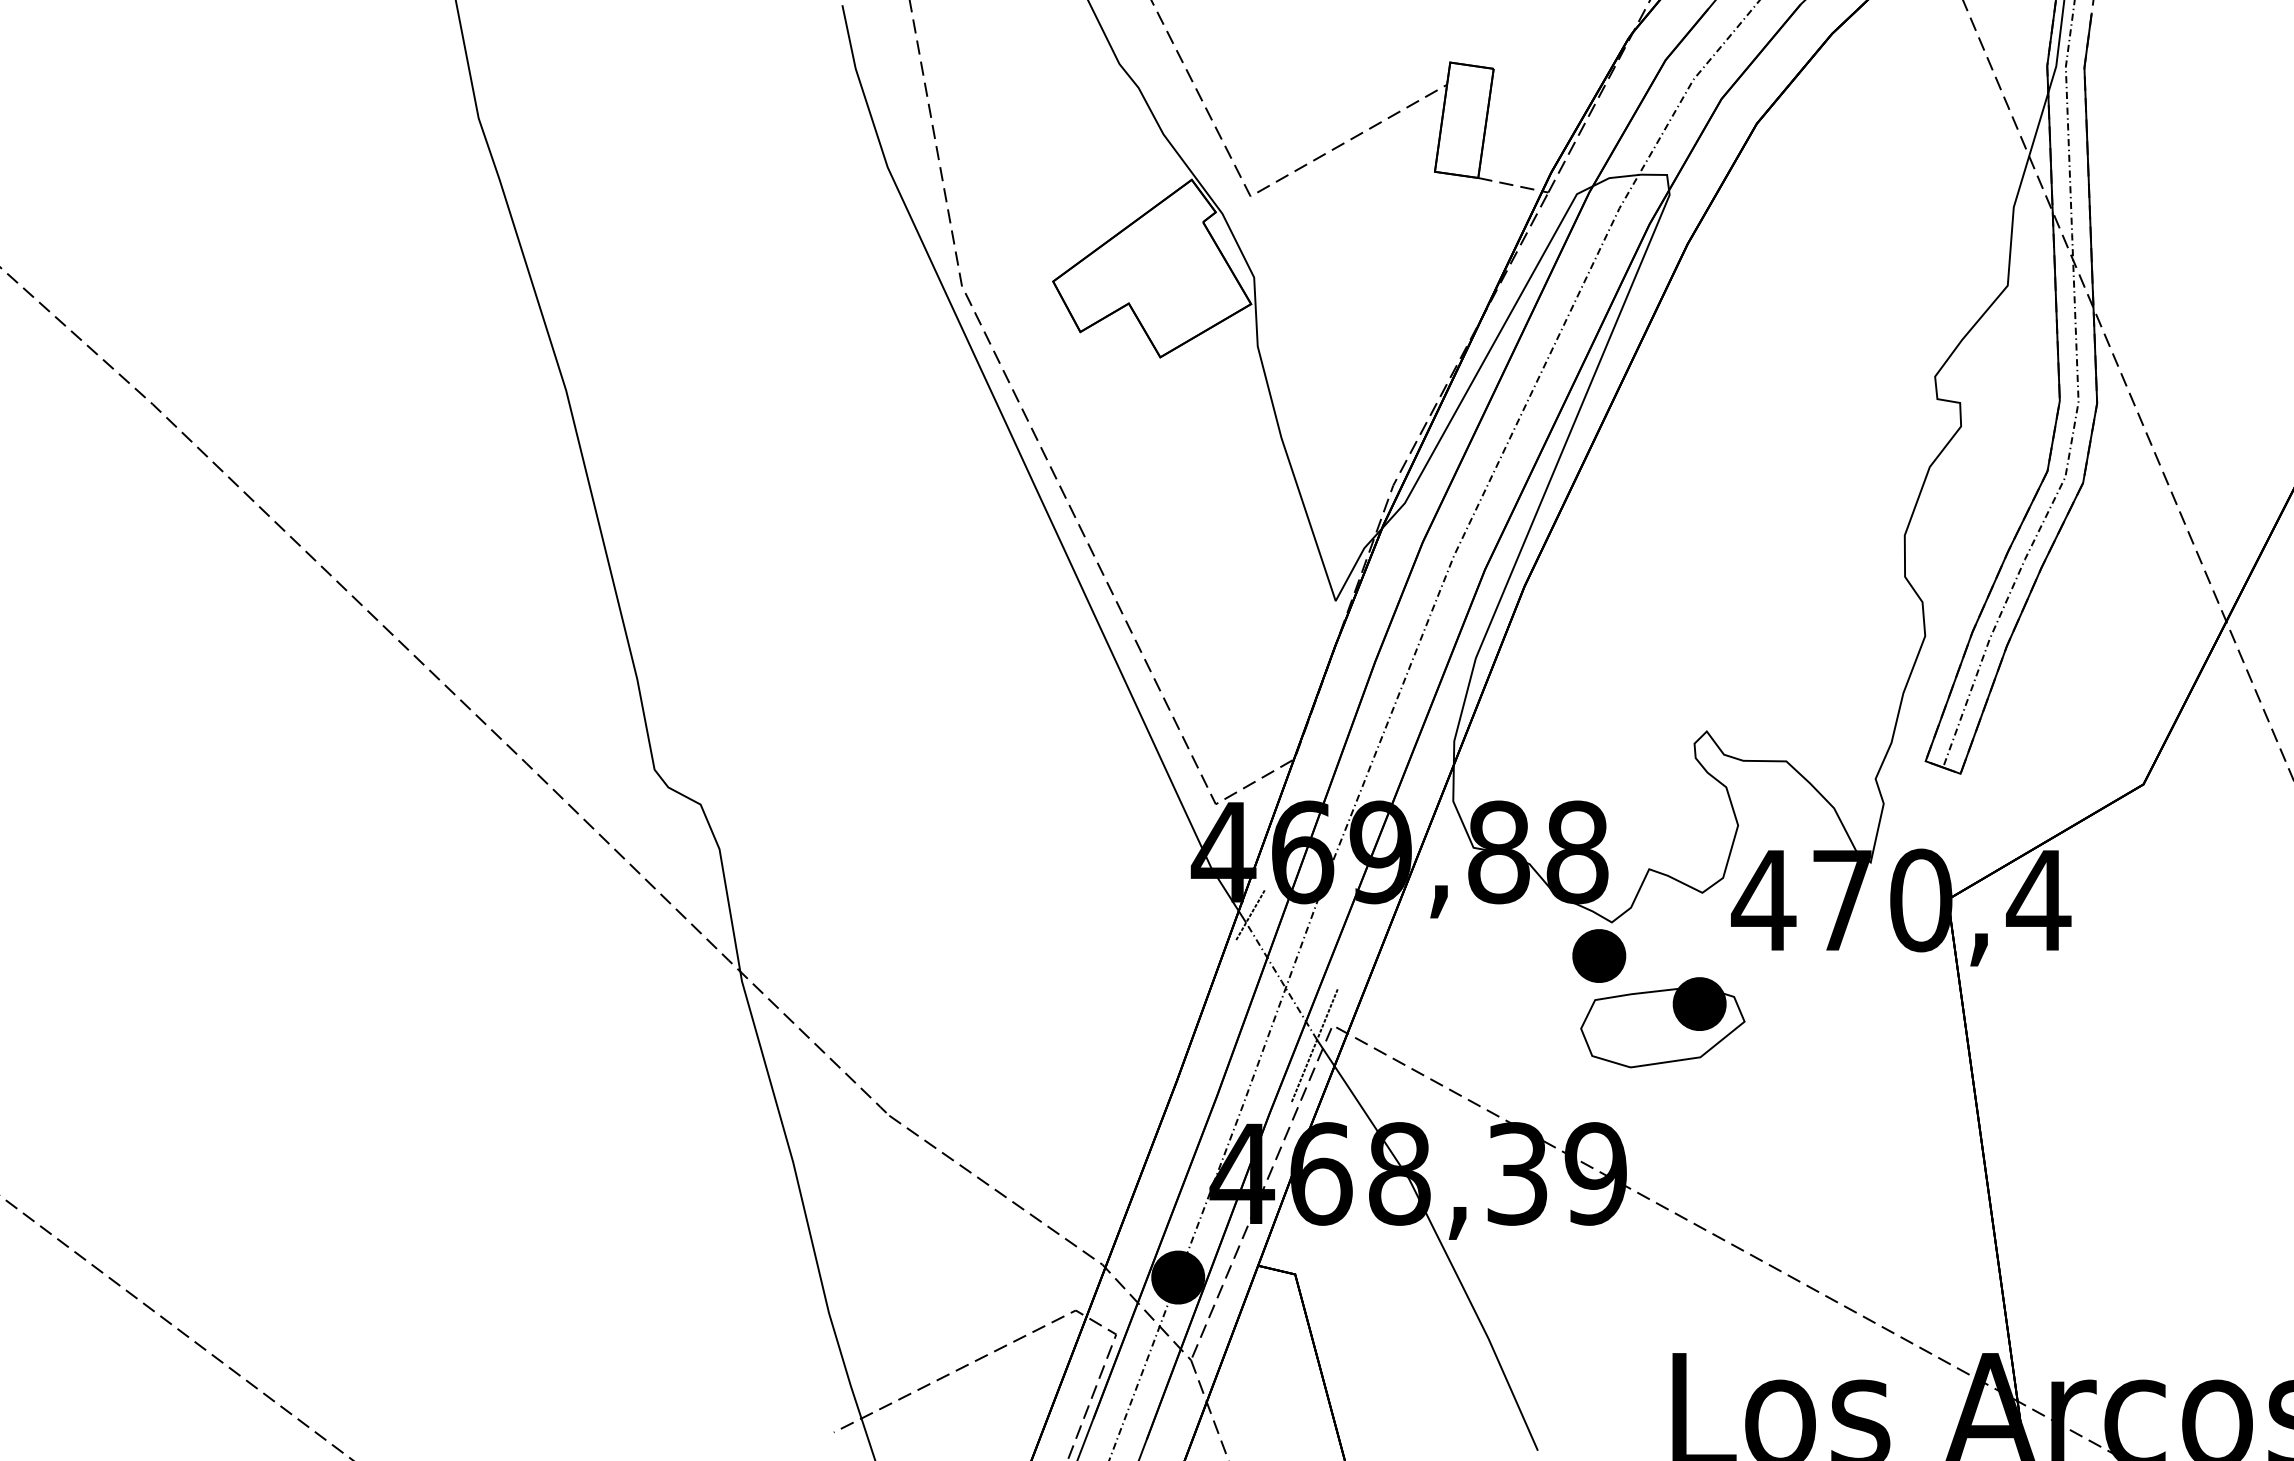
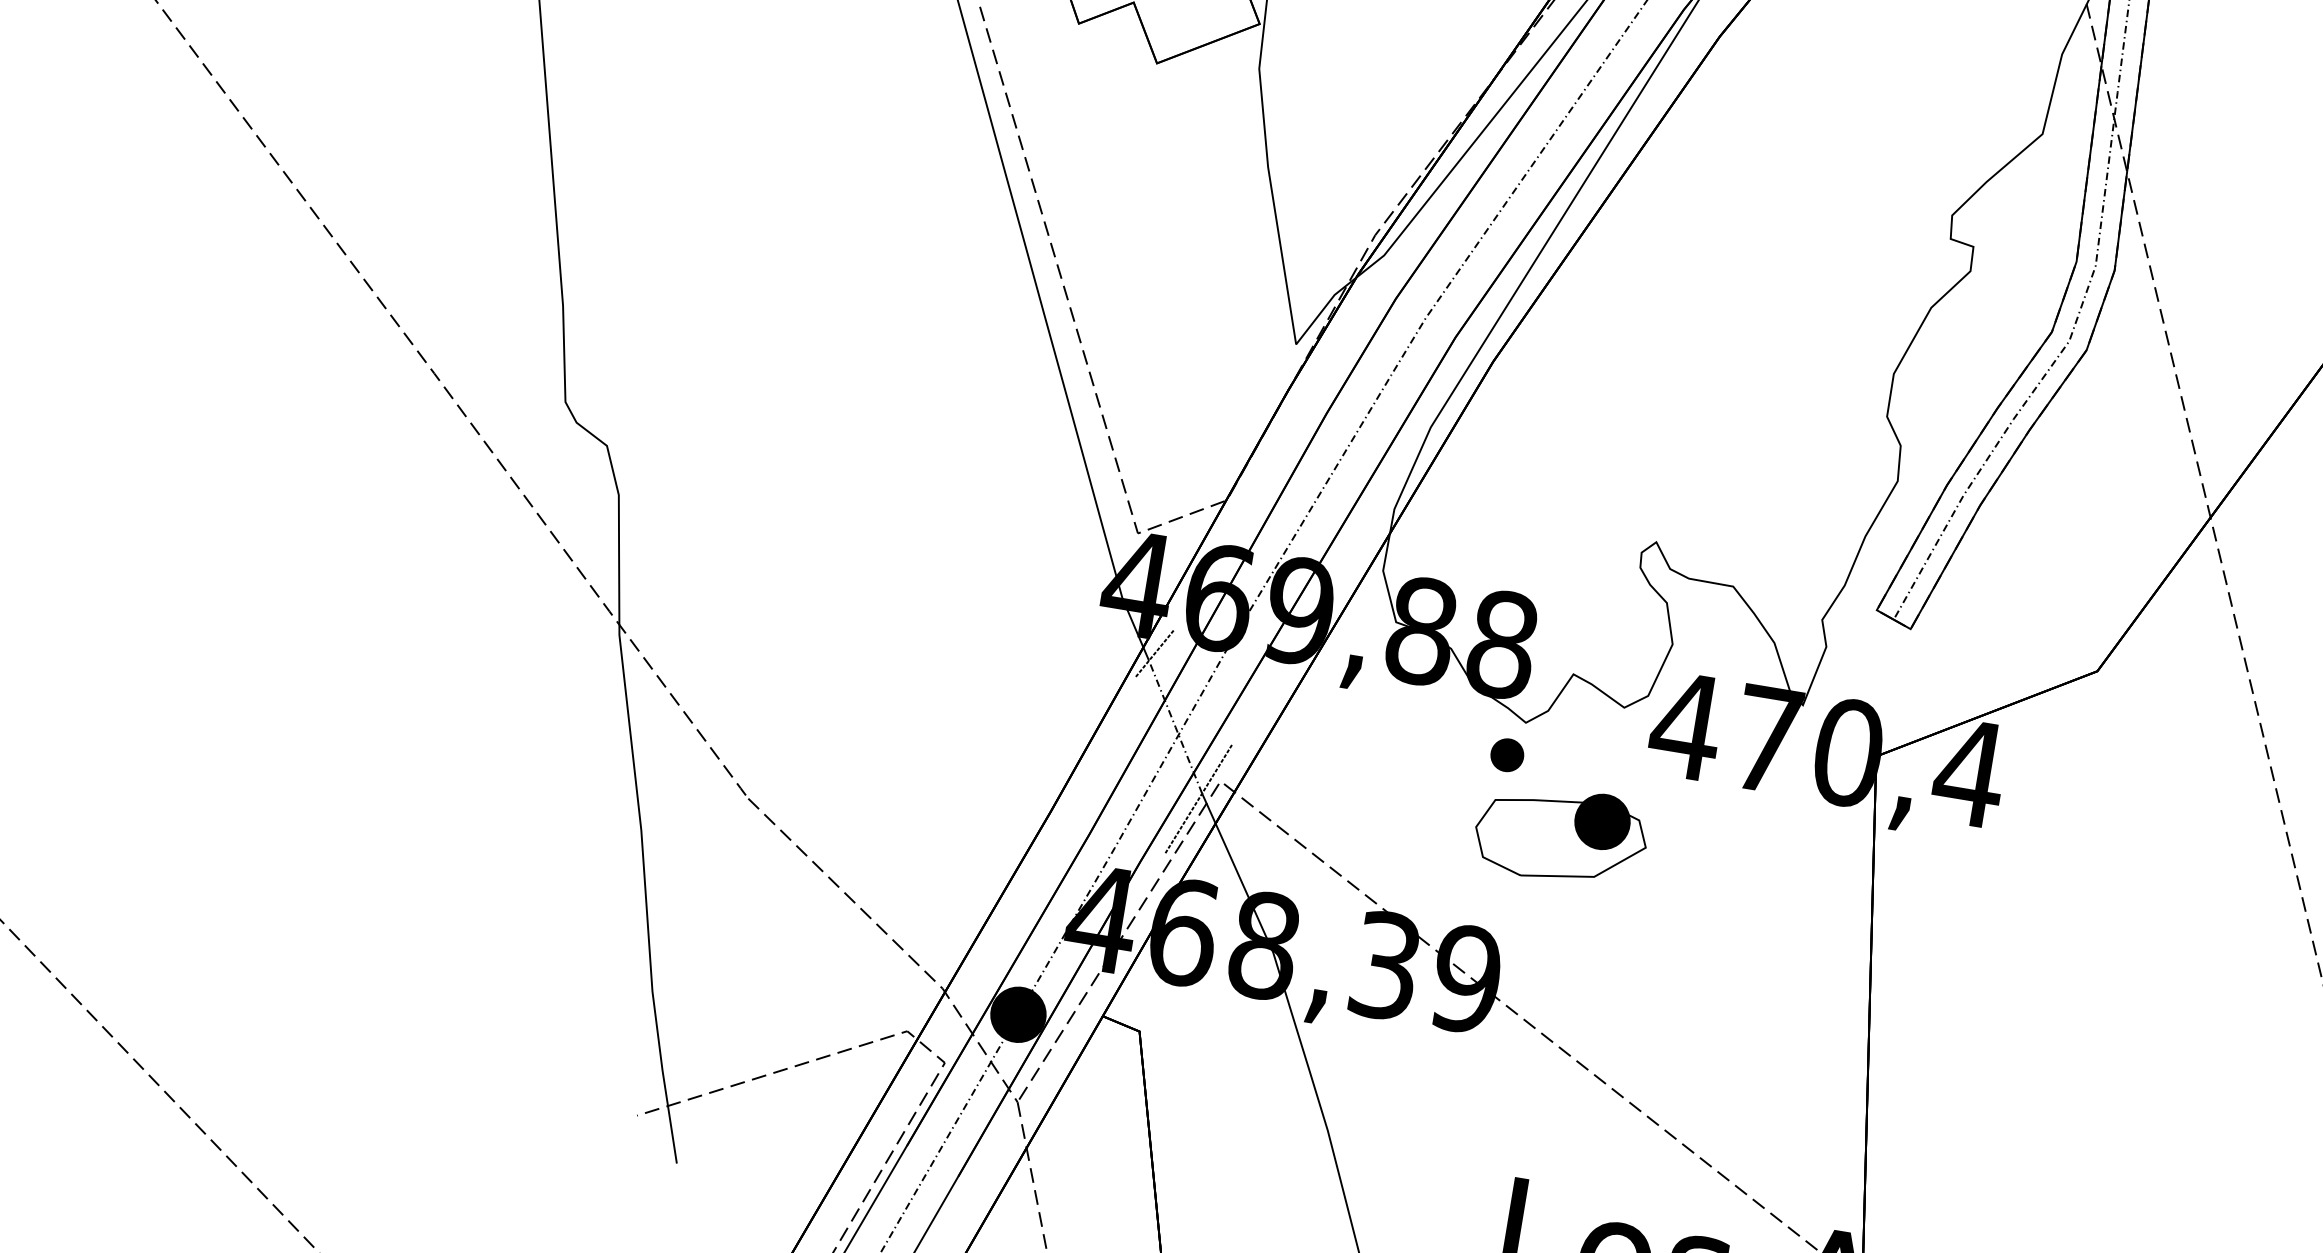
part: (1599, 955) -> (1507, 754), size x0.6

